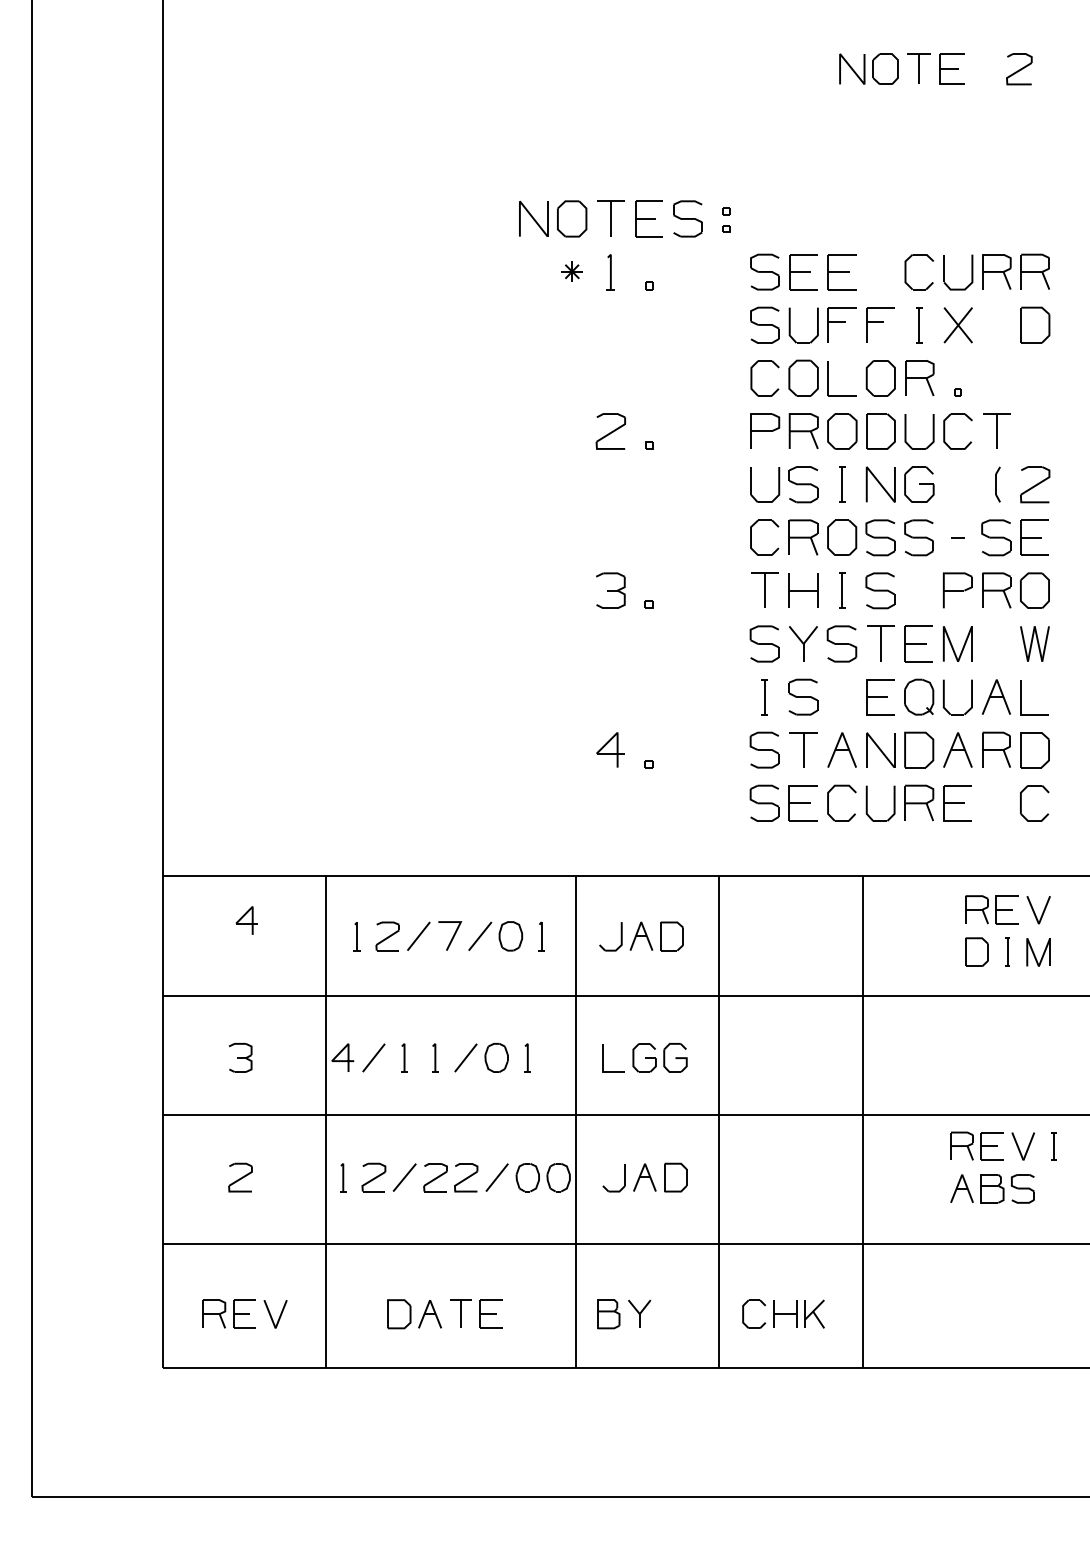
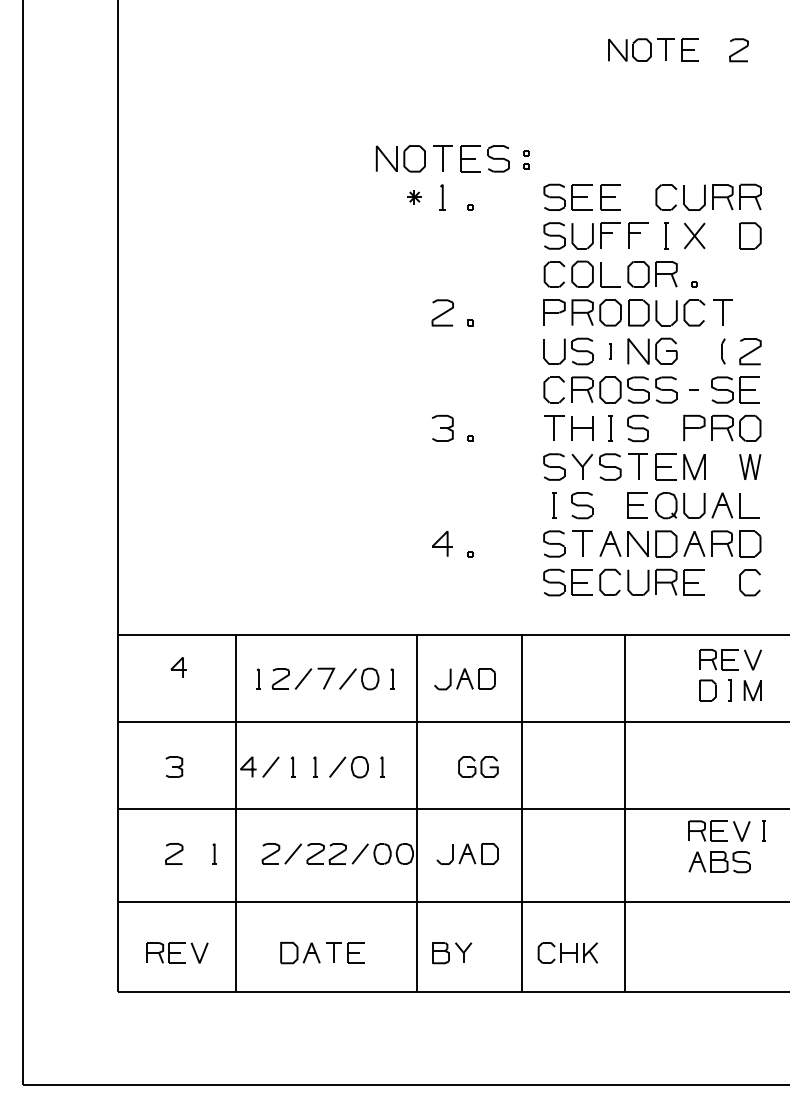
part: (842, 484) -> (610, 351), size x0.6
line: (603, 1058) -> (437, 767), removed
part: (343, 1177) -> (214, 853), moved

